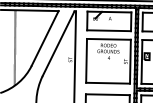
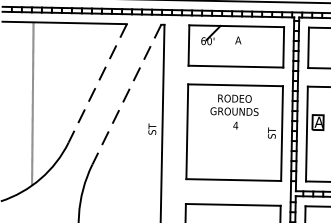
line: (45, 38) -> (98, 83), solid -> dashed
line: (58, 44) -> (126, 96), solid -> dashed

